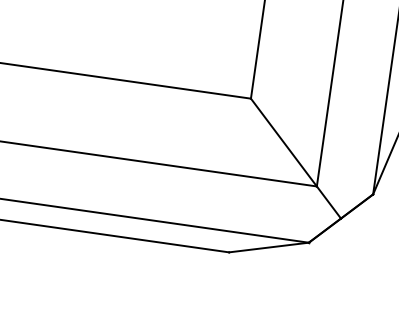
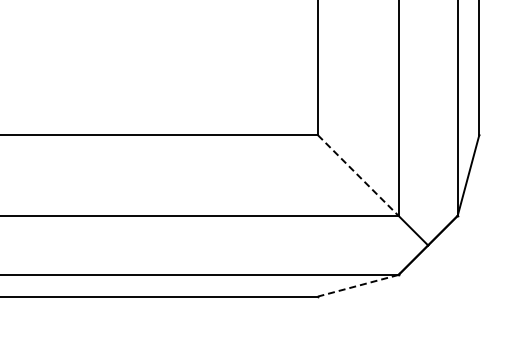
line: (284, 142) -> (358, 175), solid -> dashed
line: (269, 247) -> (358, 285), solid -> dashed

